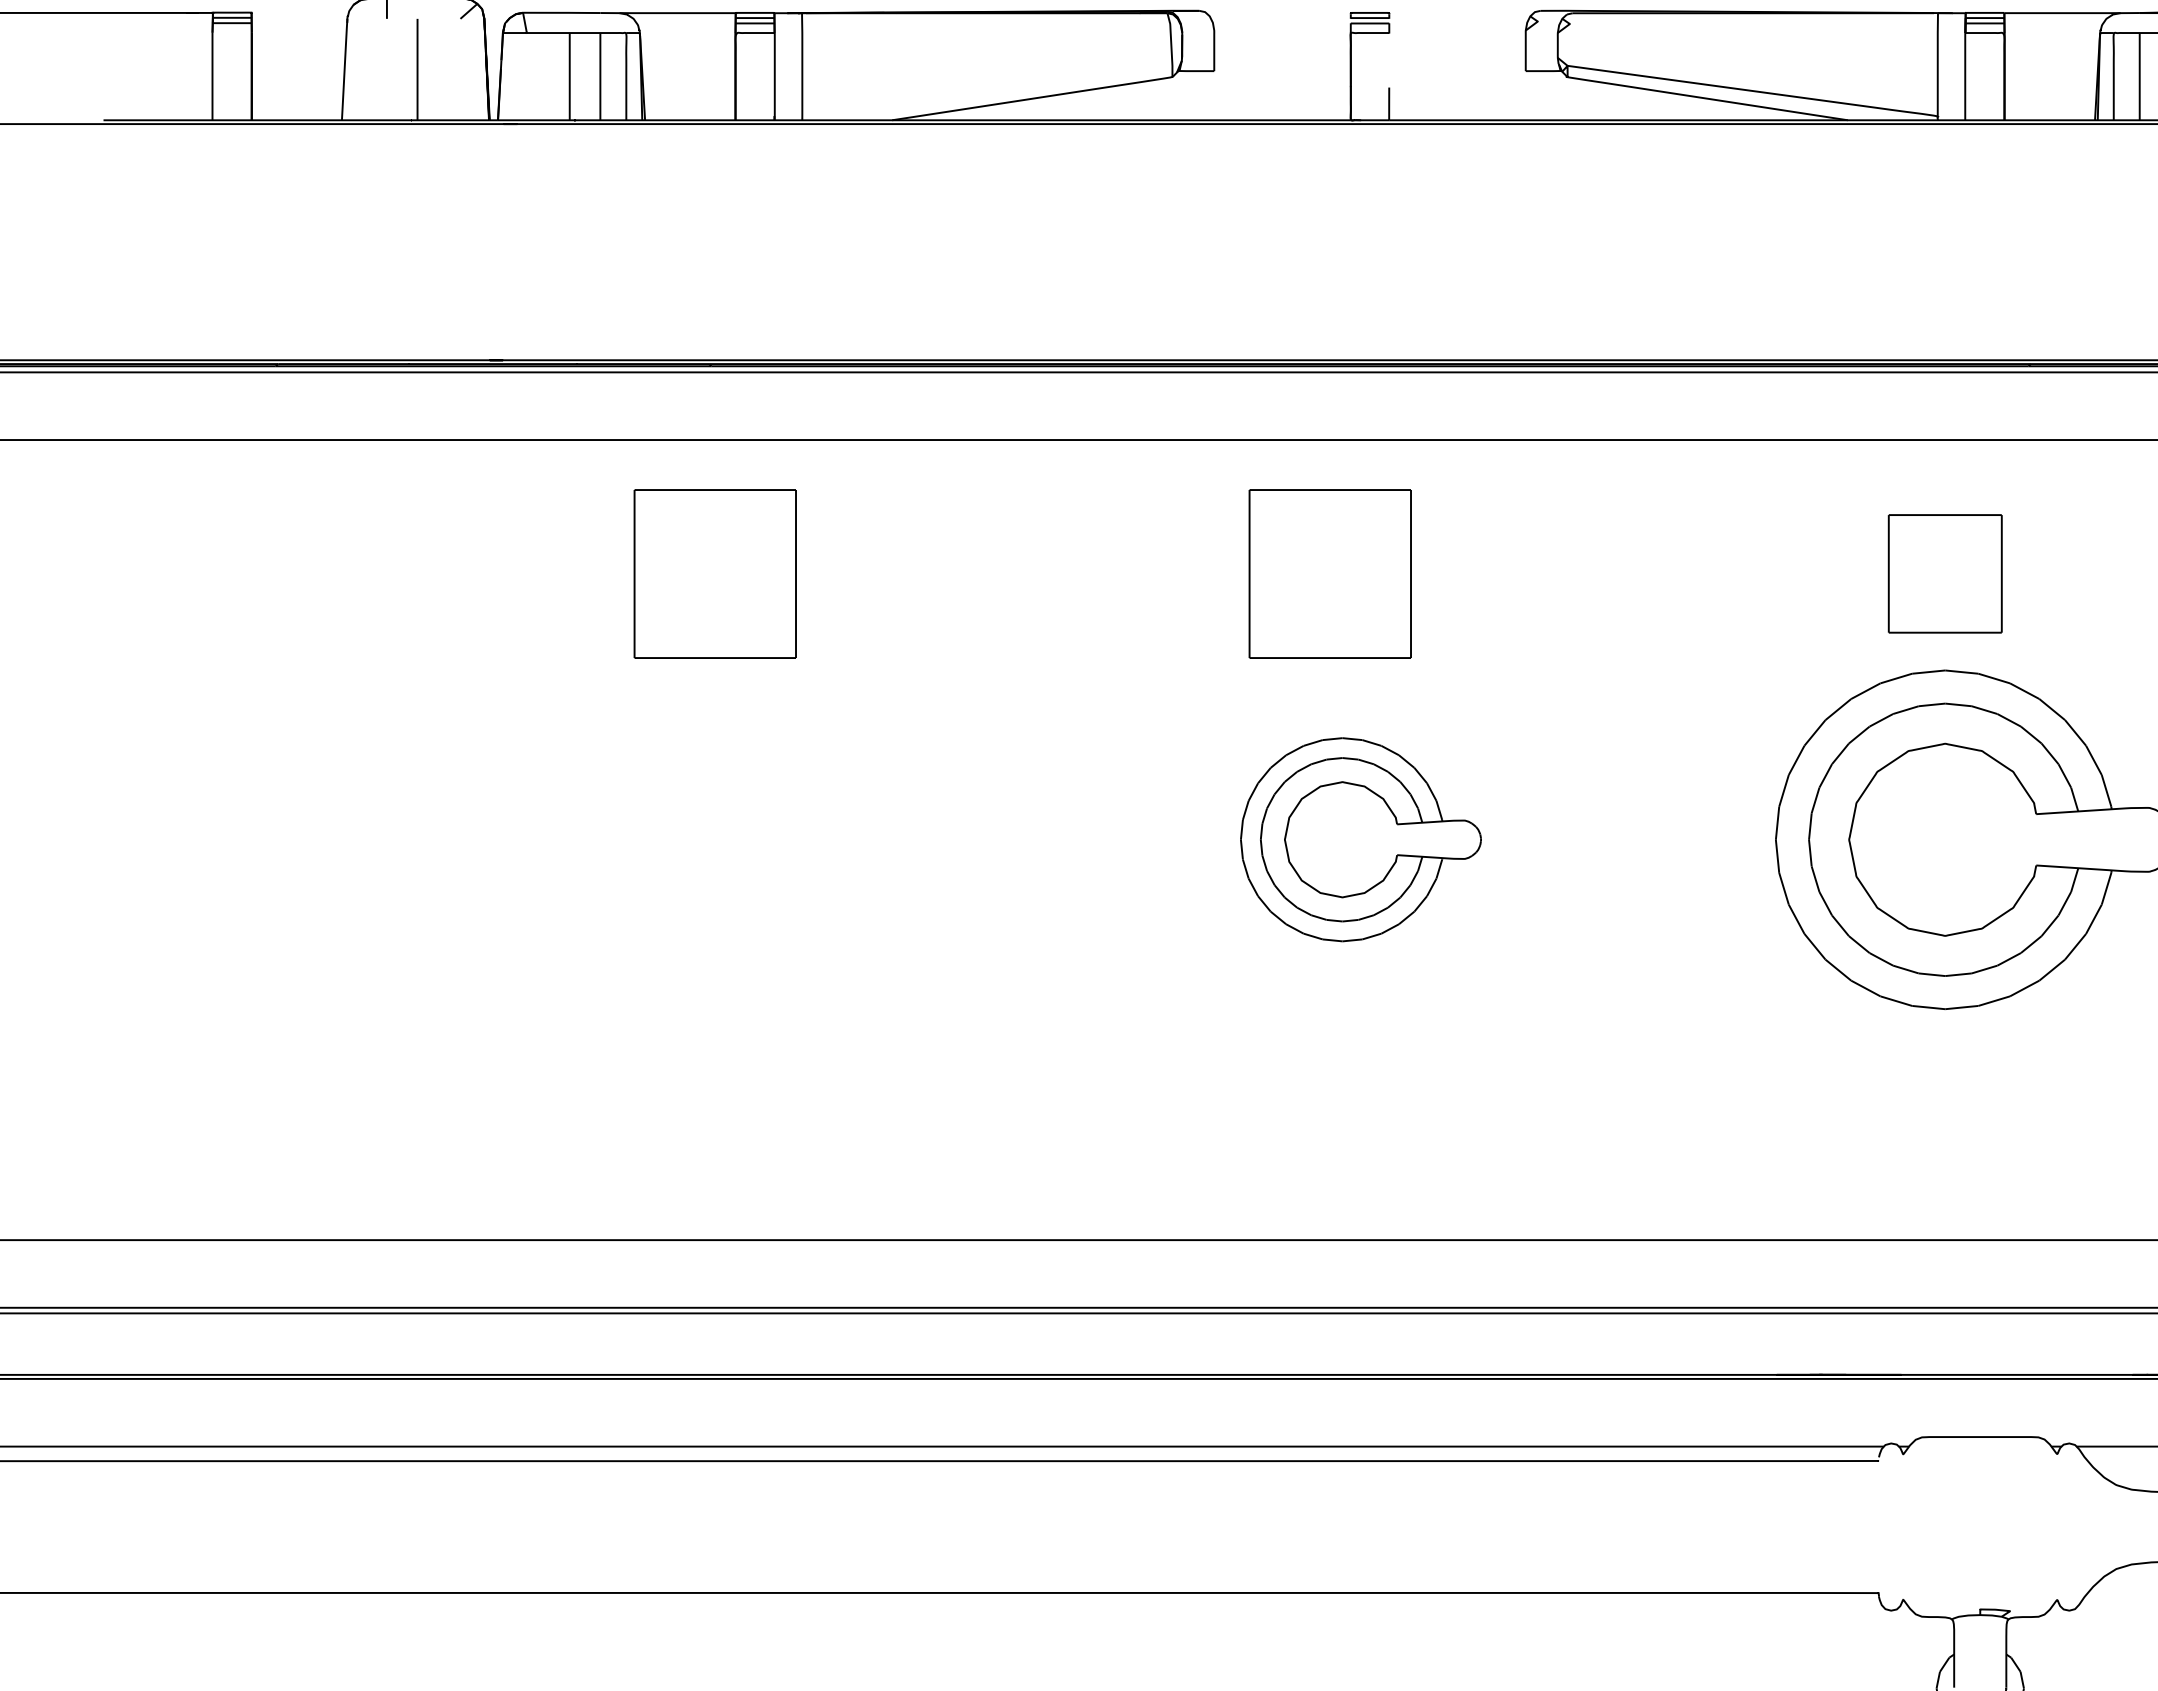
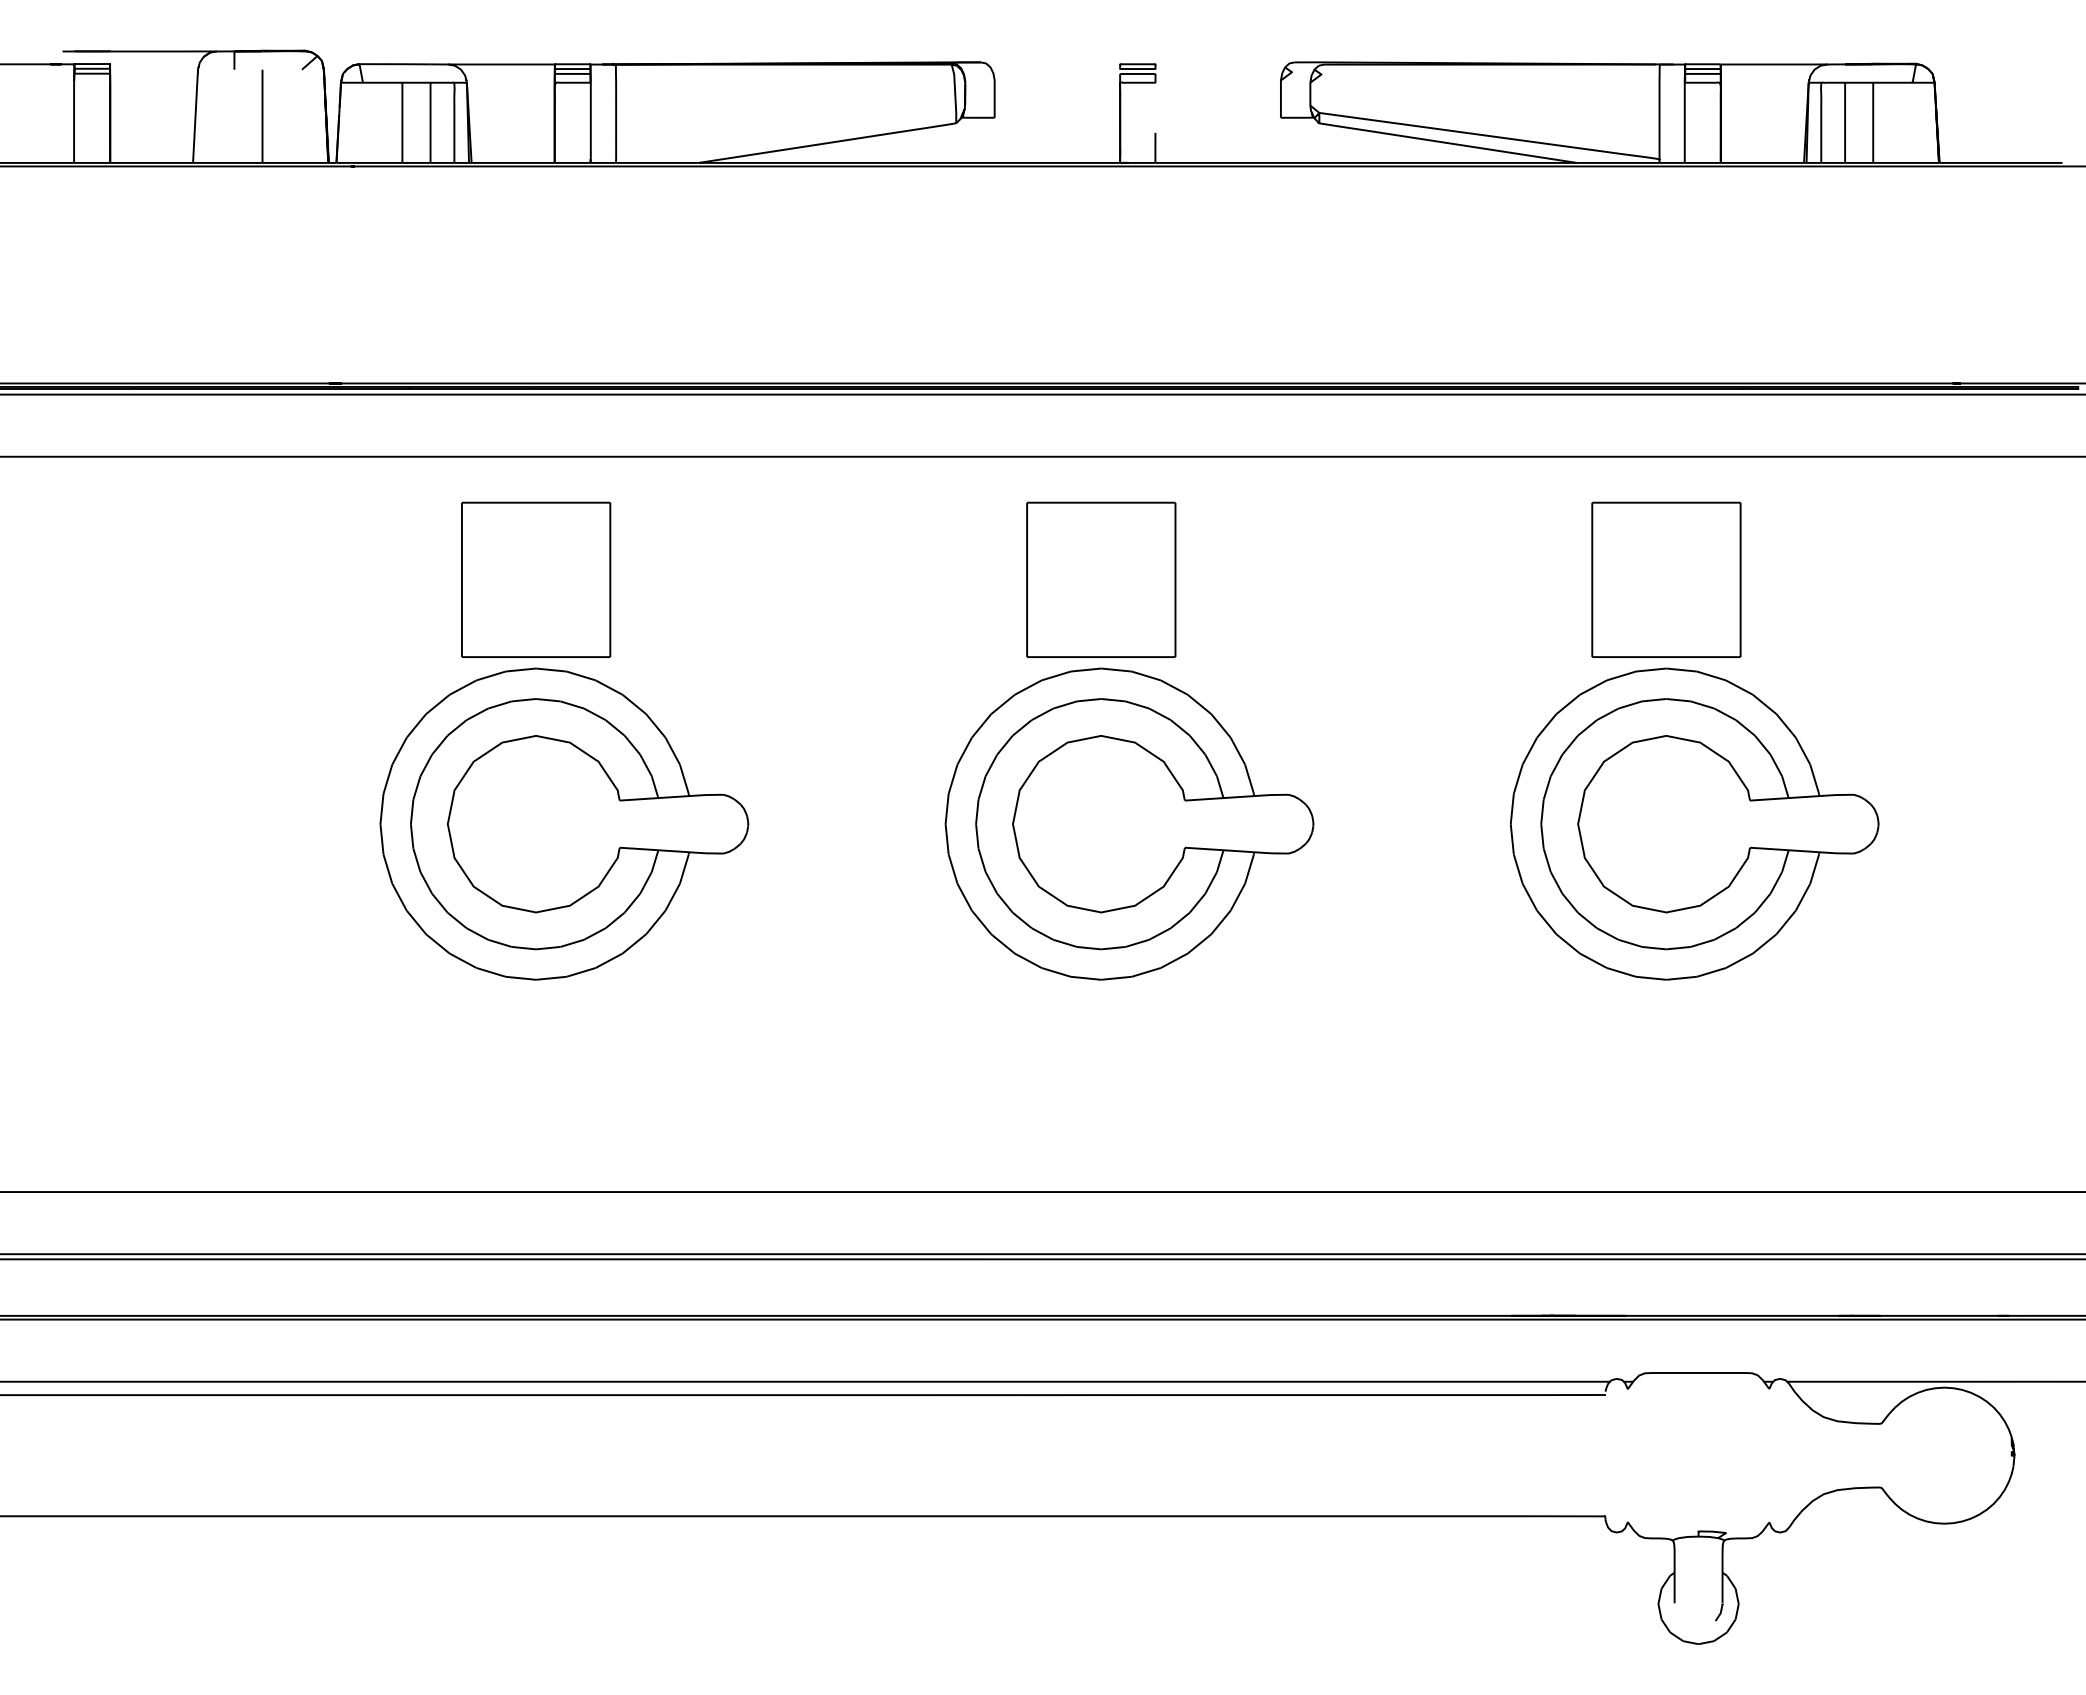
part: (1945, 573) -> (1666, 579), size x1.43
part: (746, 839) -> (564, 823), added
part: (1360, 839) -> (1129, 823), size x1.67

